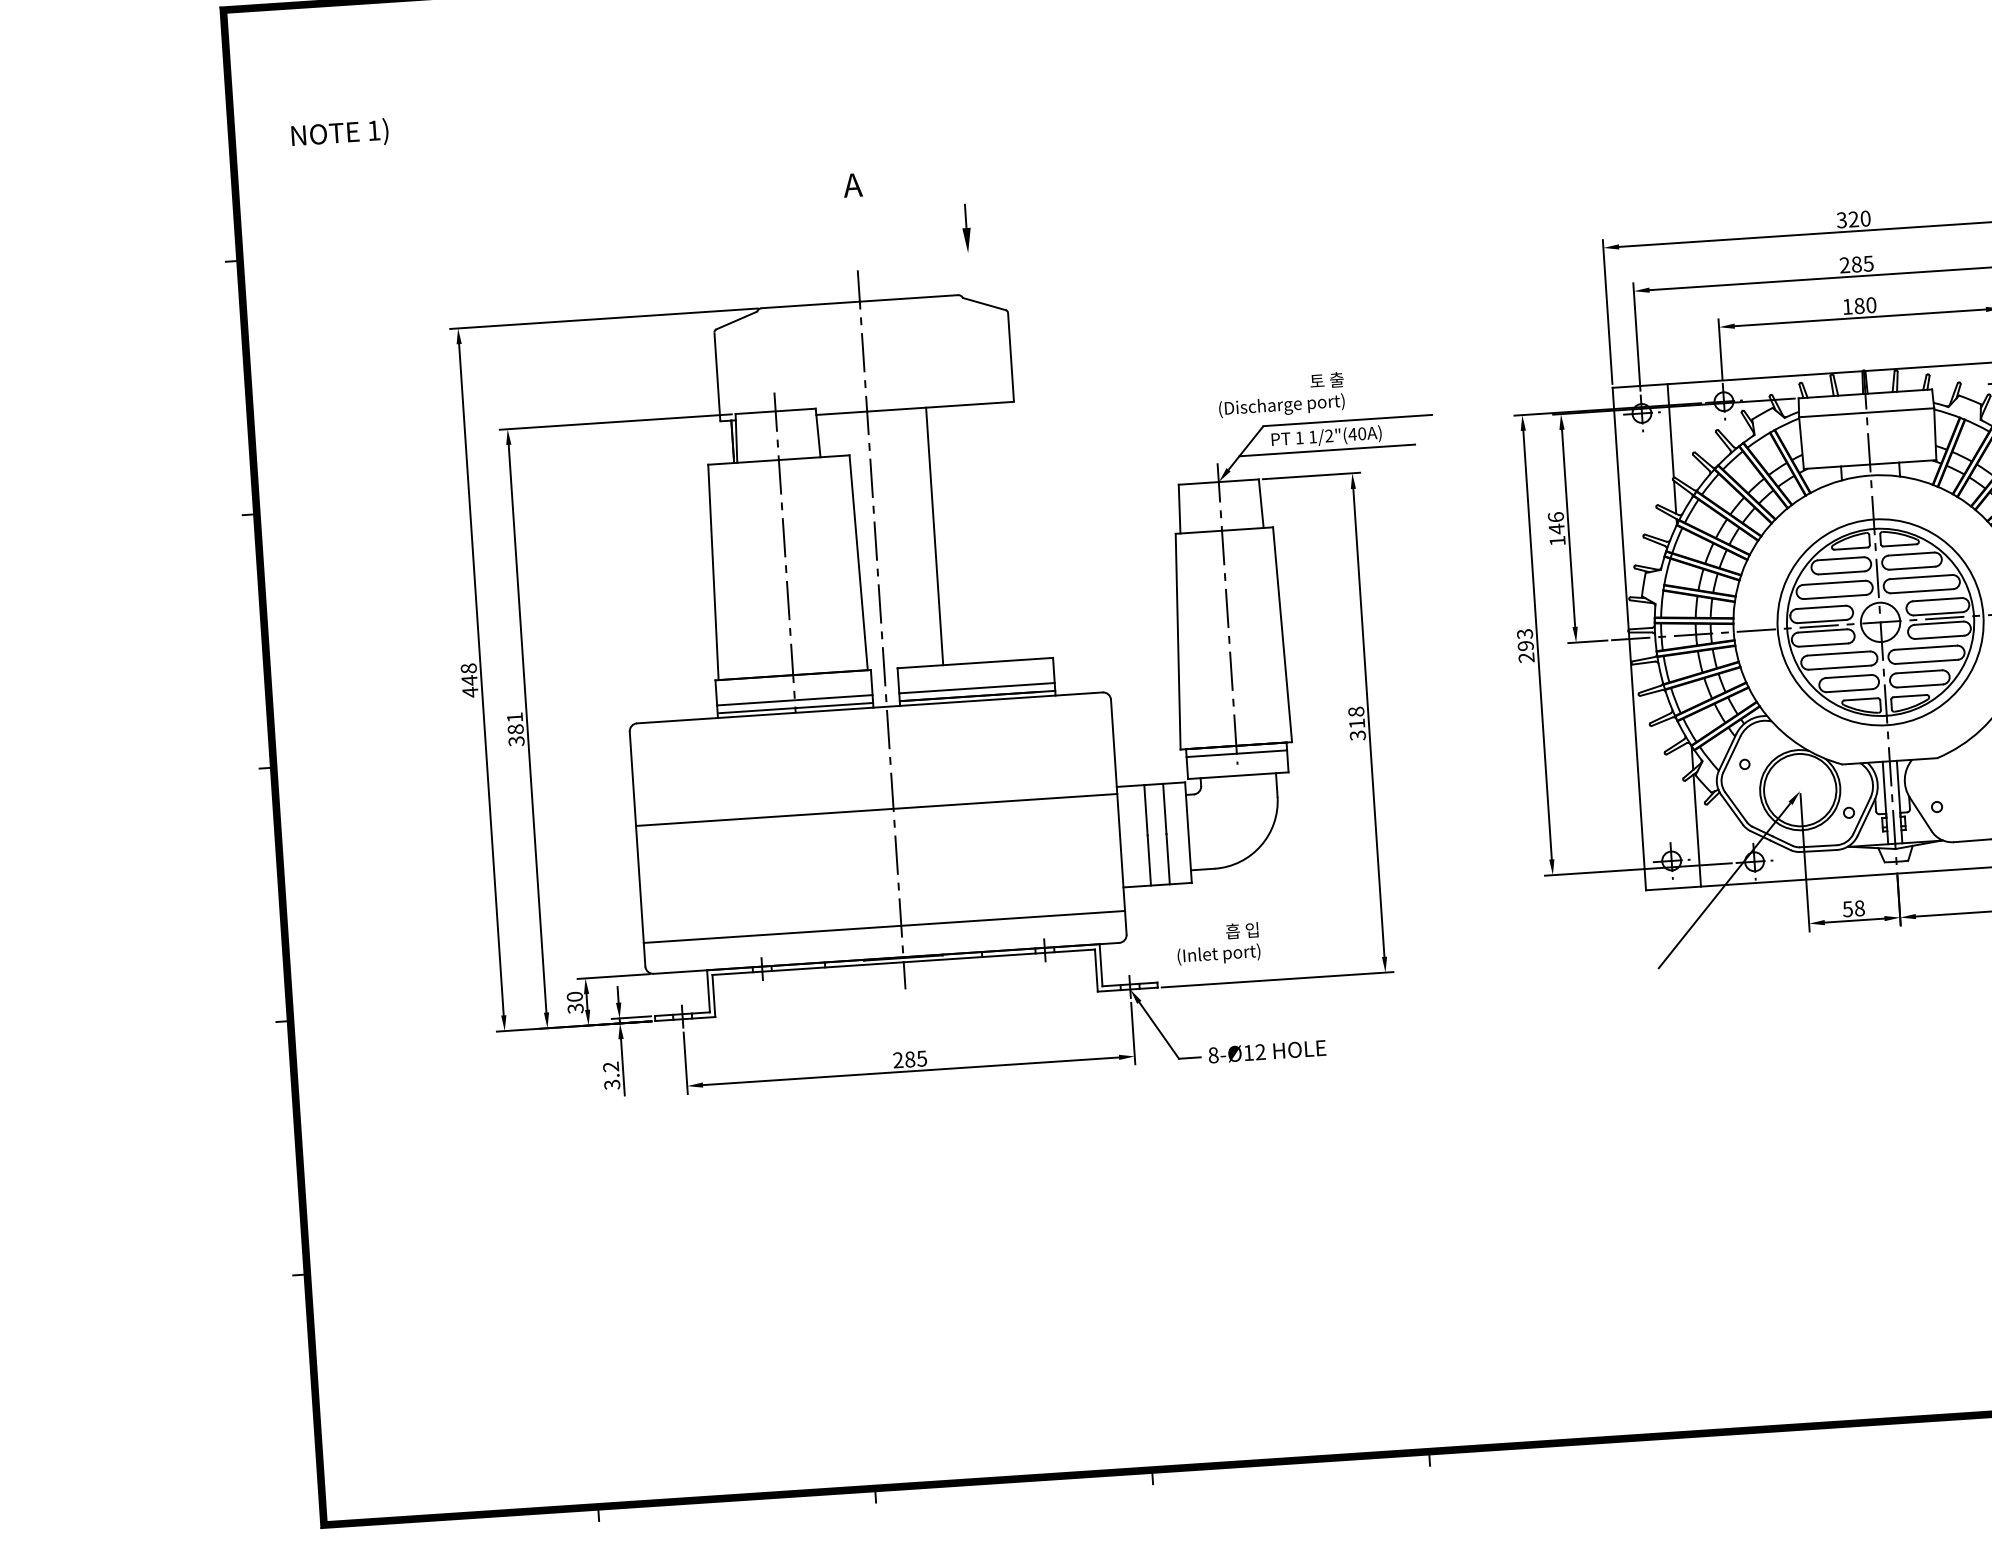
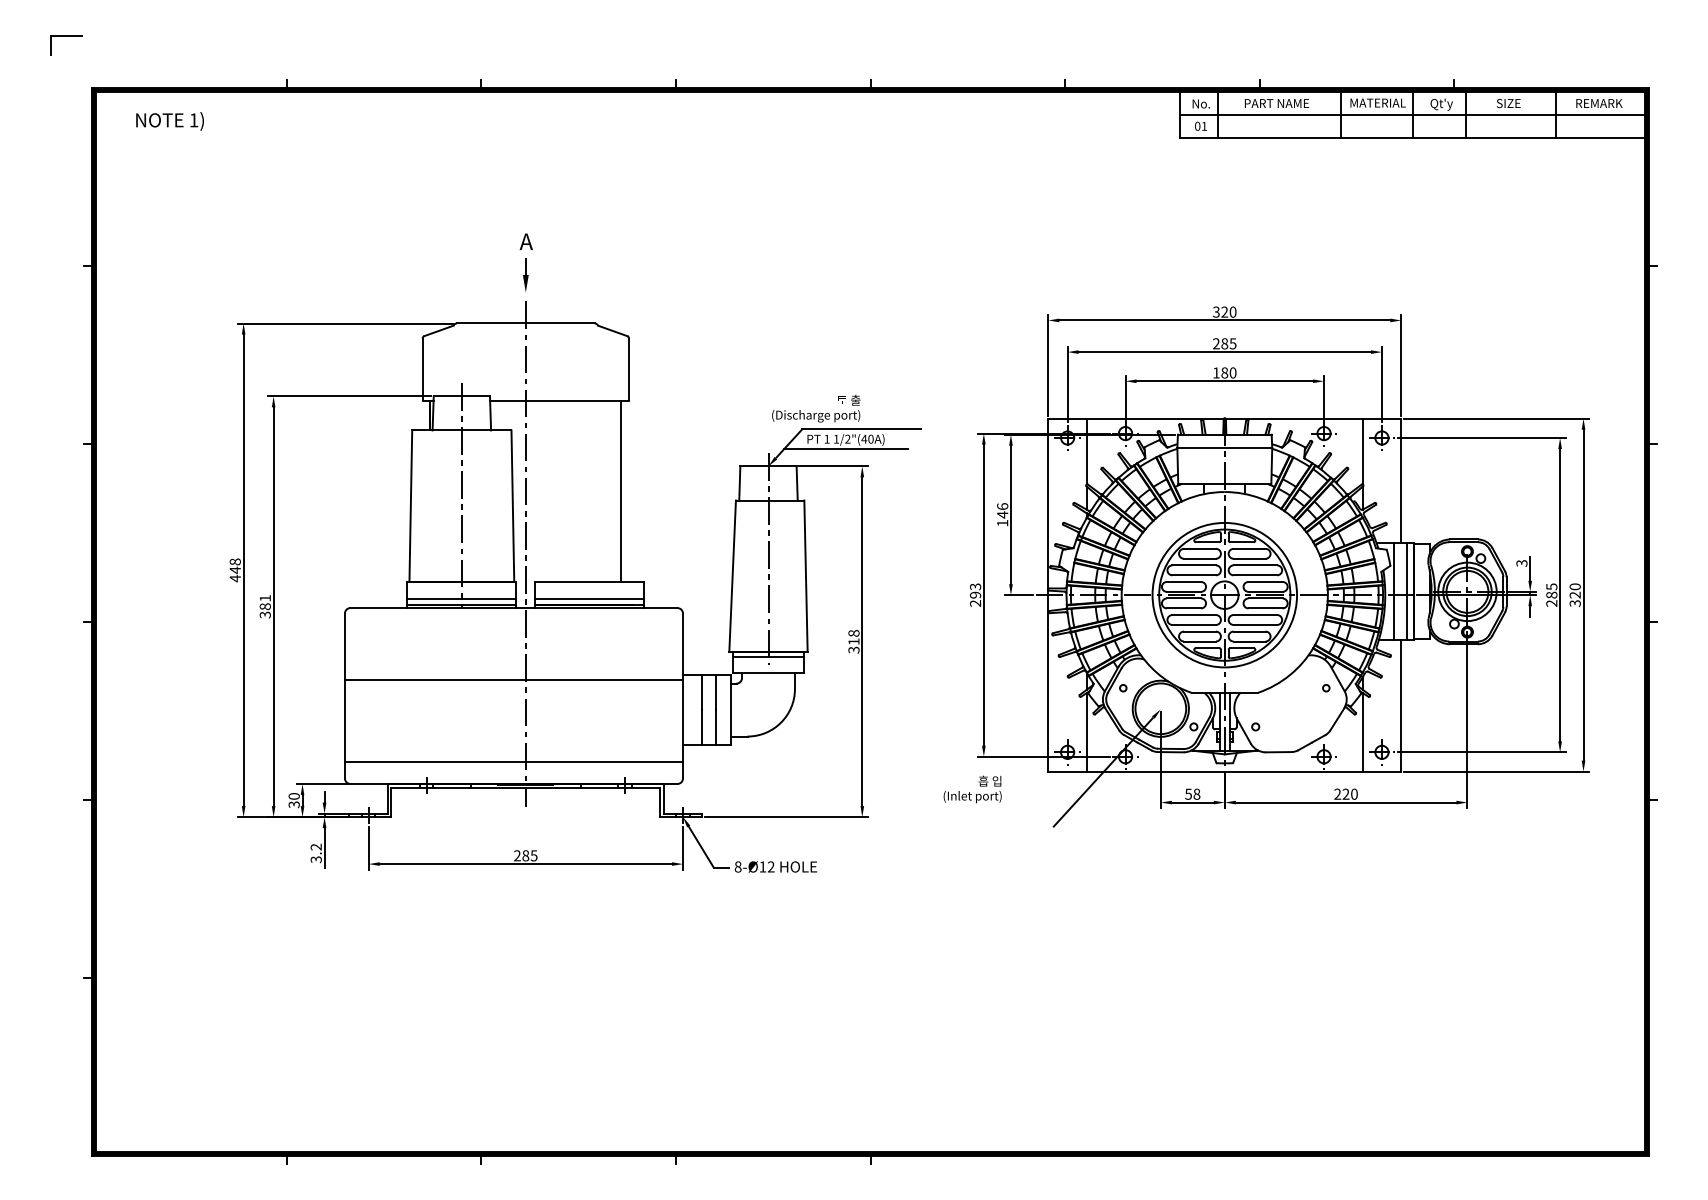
text: (339, 134) -> (169, 121), moved
part: (965, 227) -> (525, 274), moved
line: (934, 535) -> (621, 490), moved
text: (1218, 944) -> (972, 789), moved

